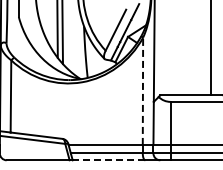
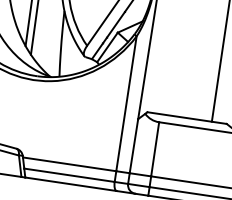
line: (142, 91) -> (125, 103), dashed -> solid
line: (108, 160) -> (70, 184), dashed -> solid

